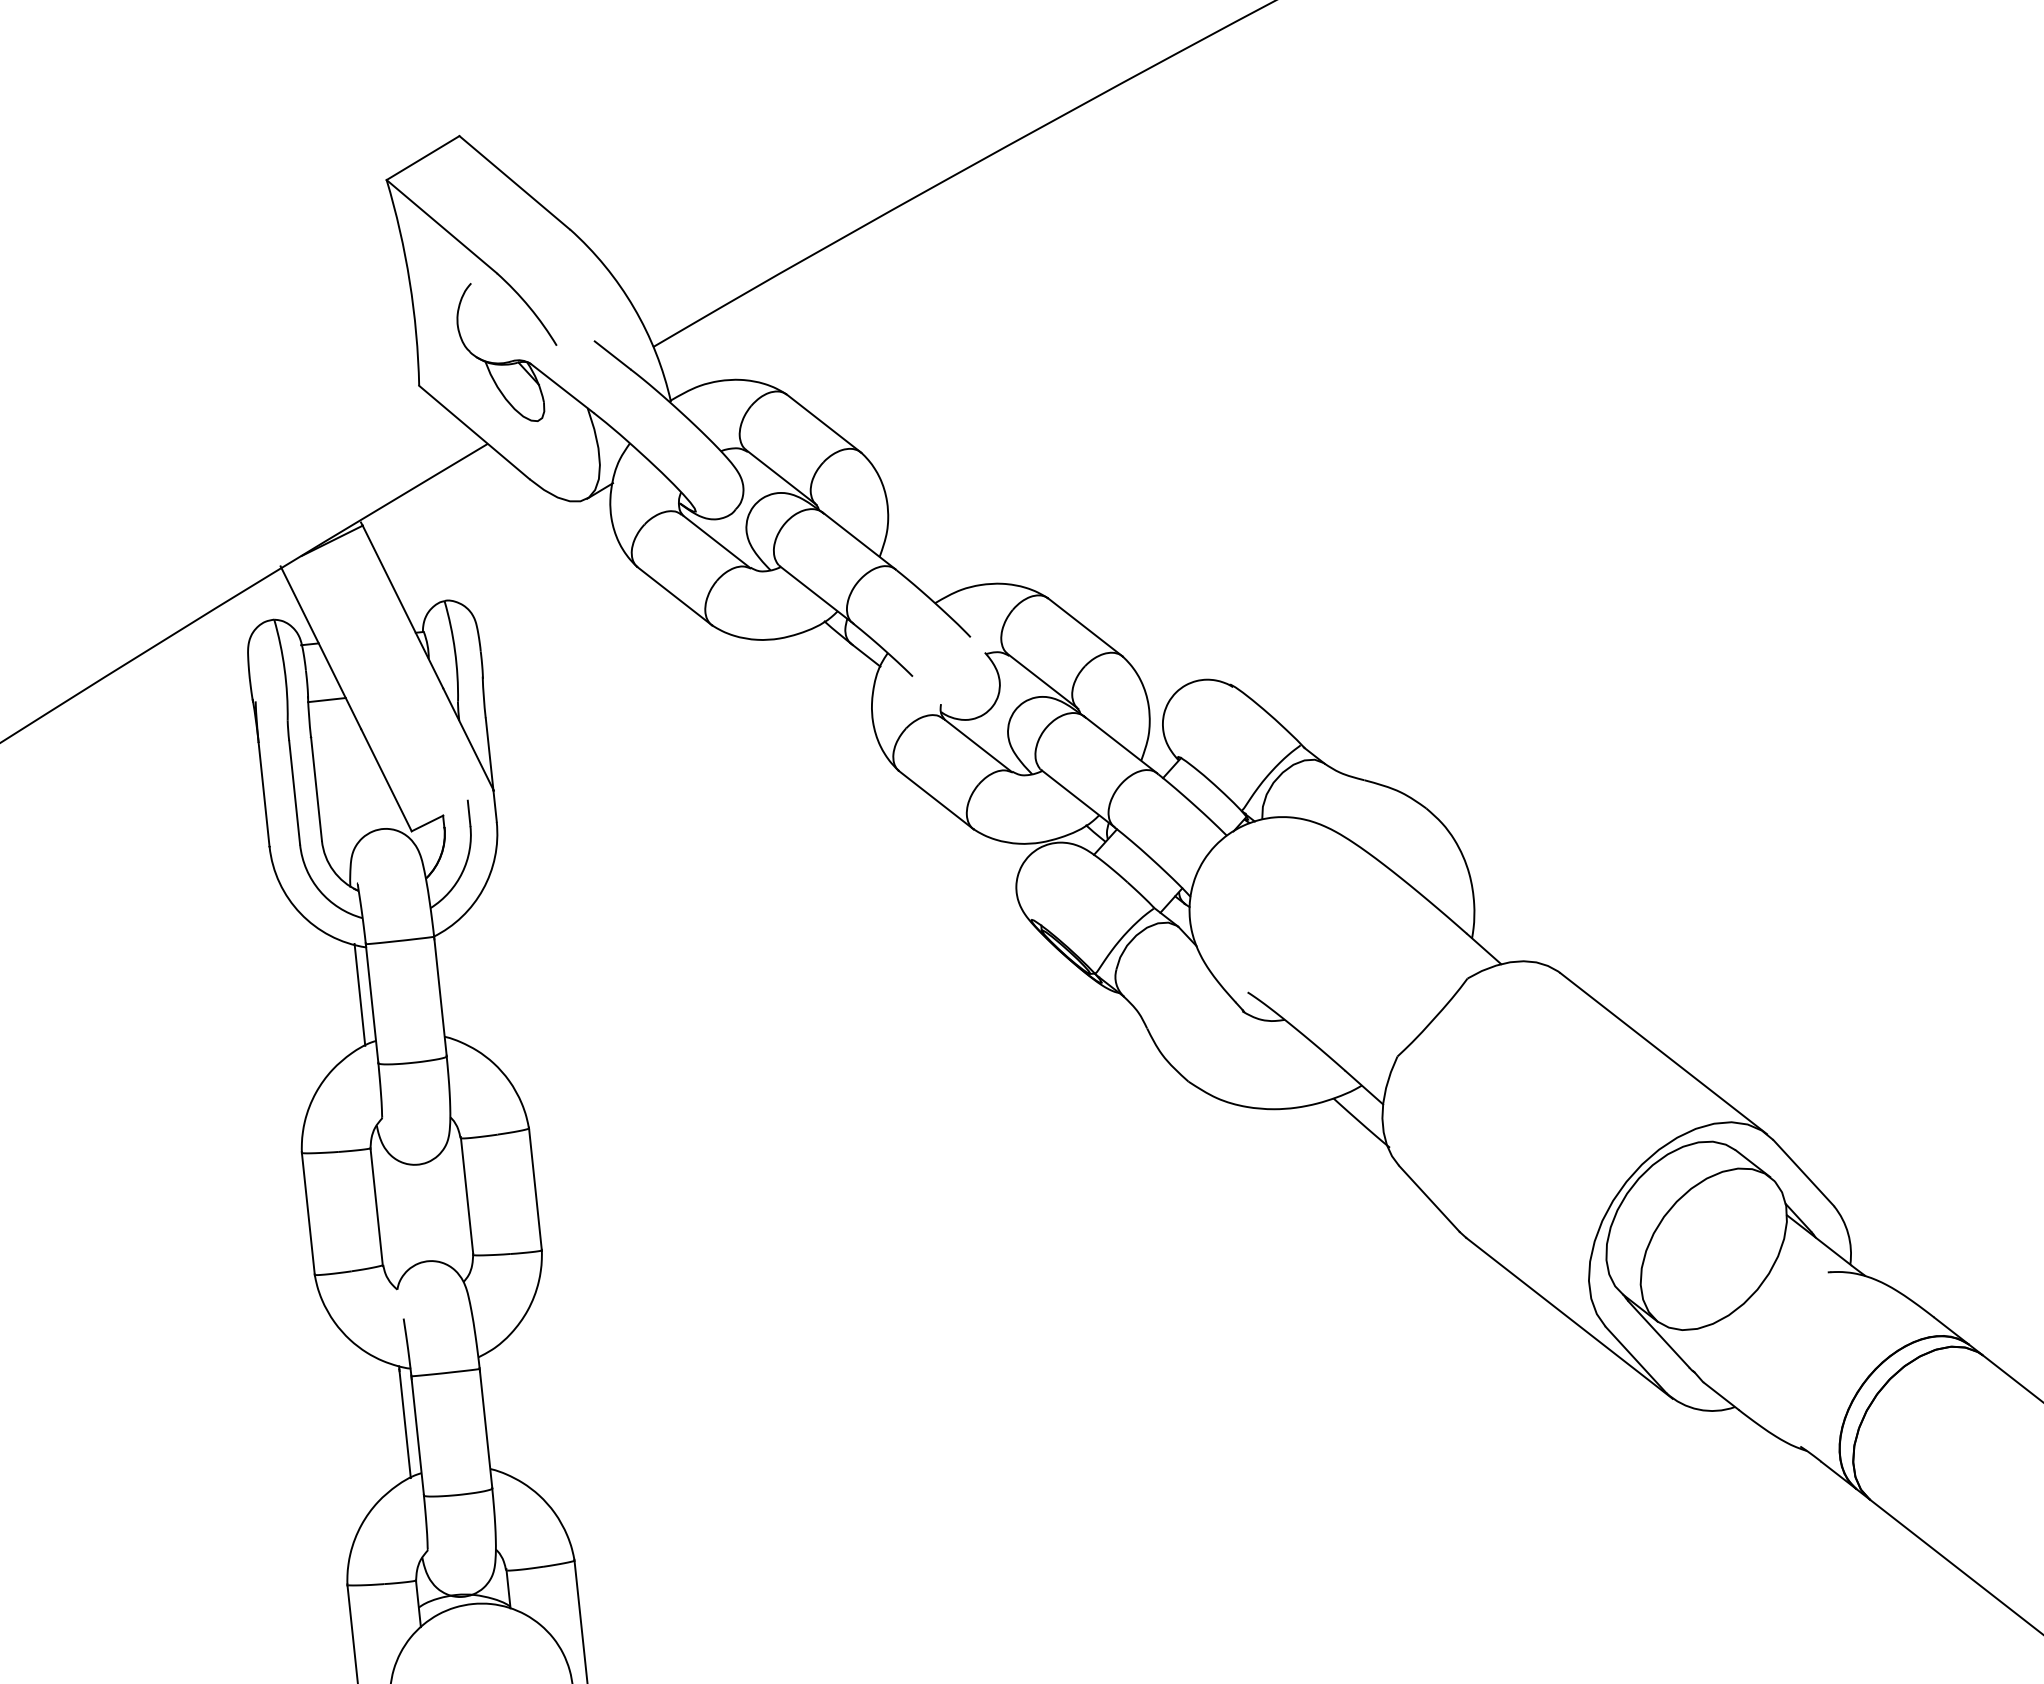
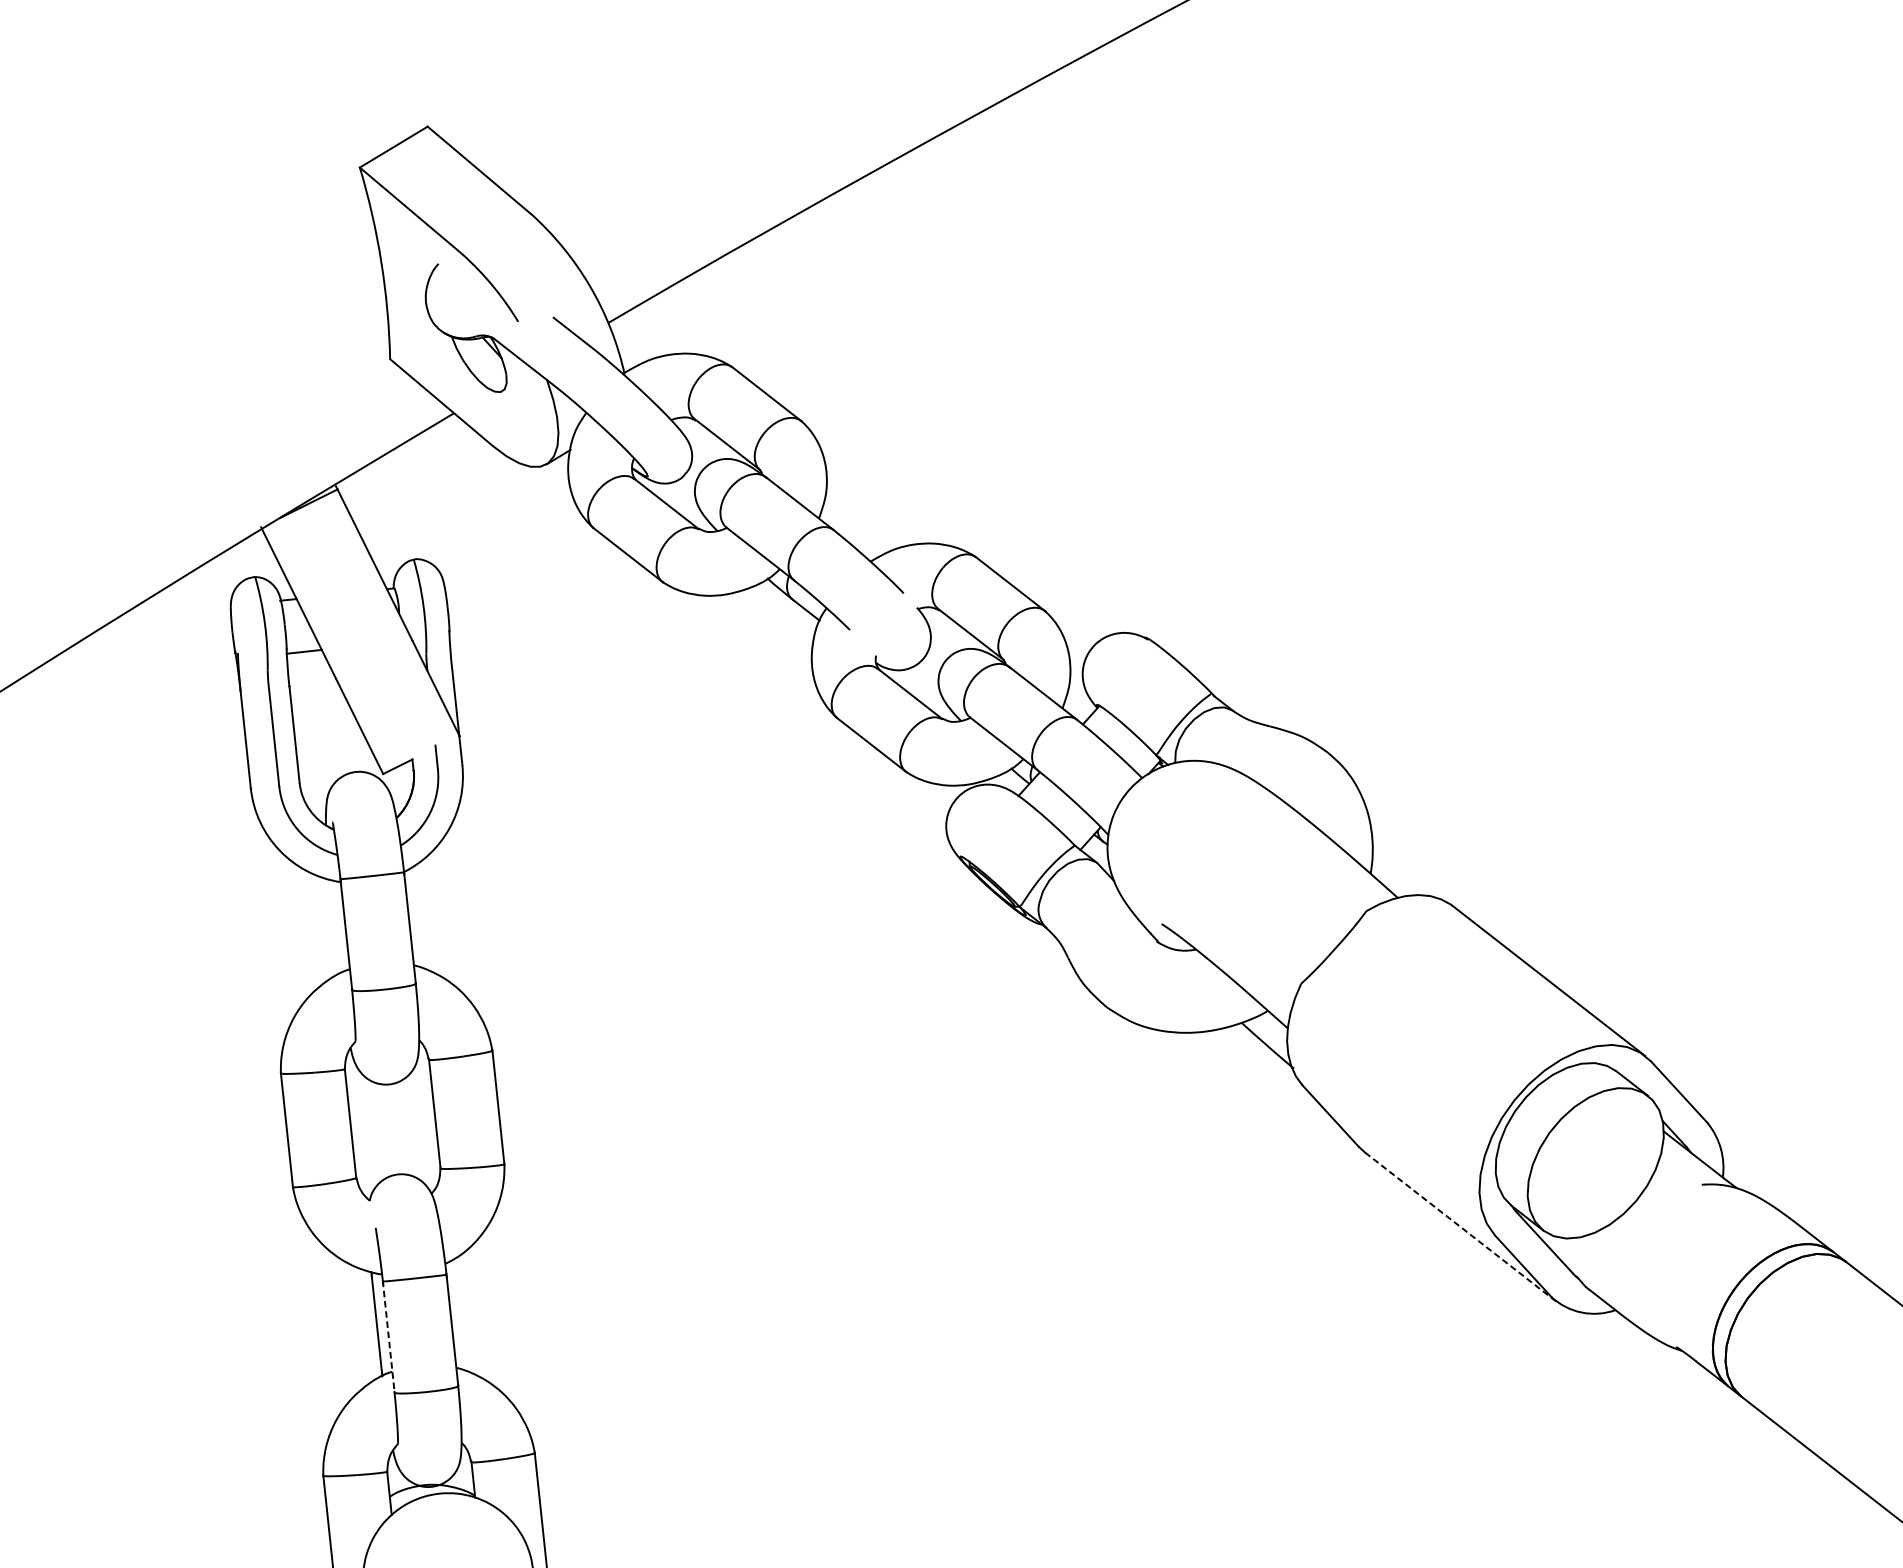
line: (359, 994) -> (334, 926), removed
line: (1569, 1318) -> (1461, 1227), solid -> dashed
line: (417, 1435) -> (388, 1336), solid -> dashed

